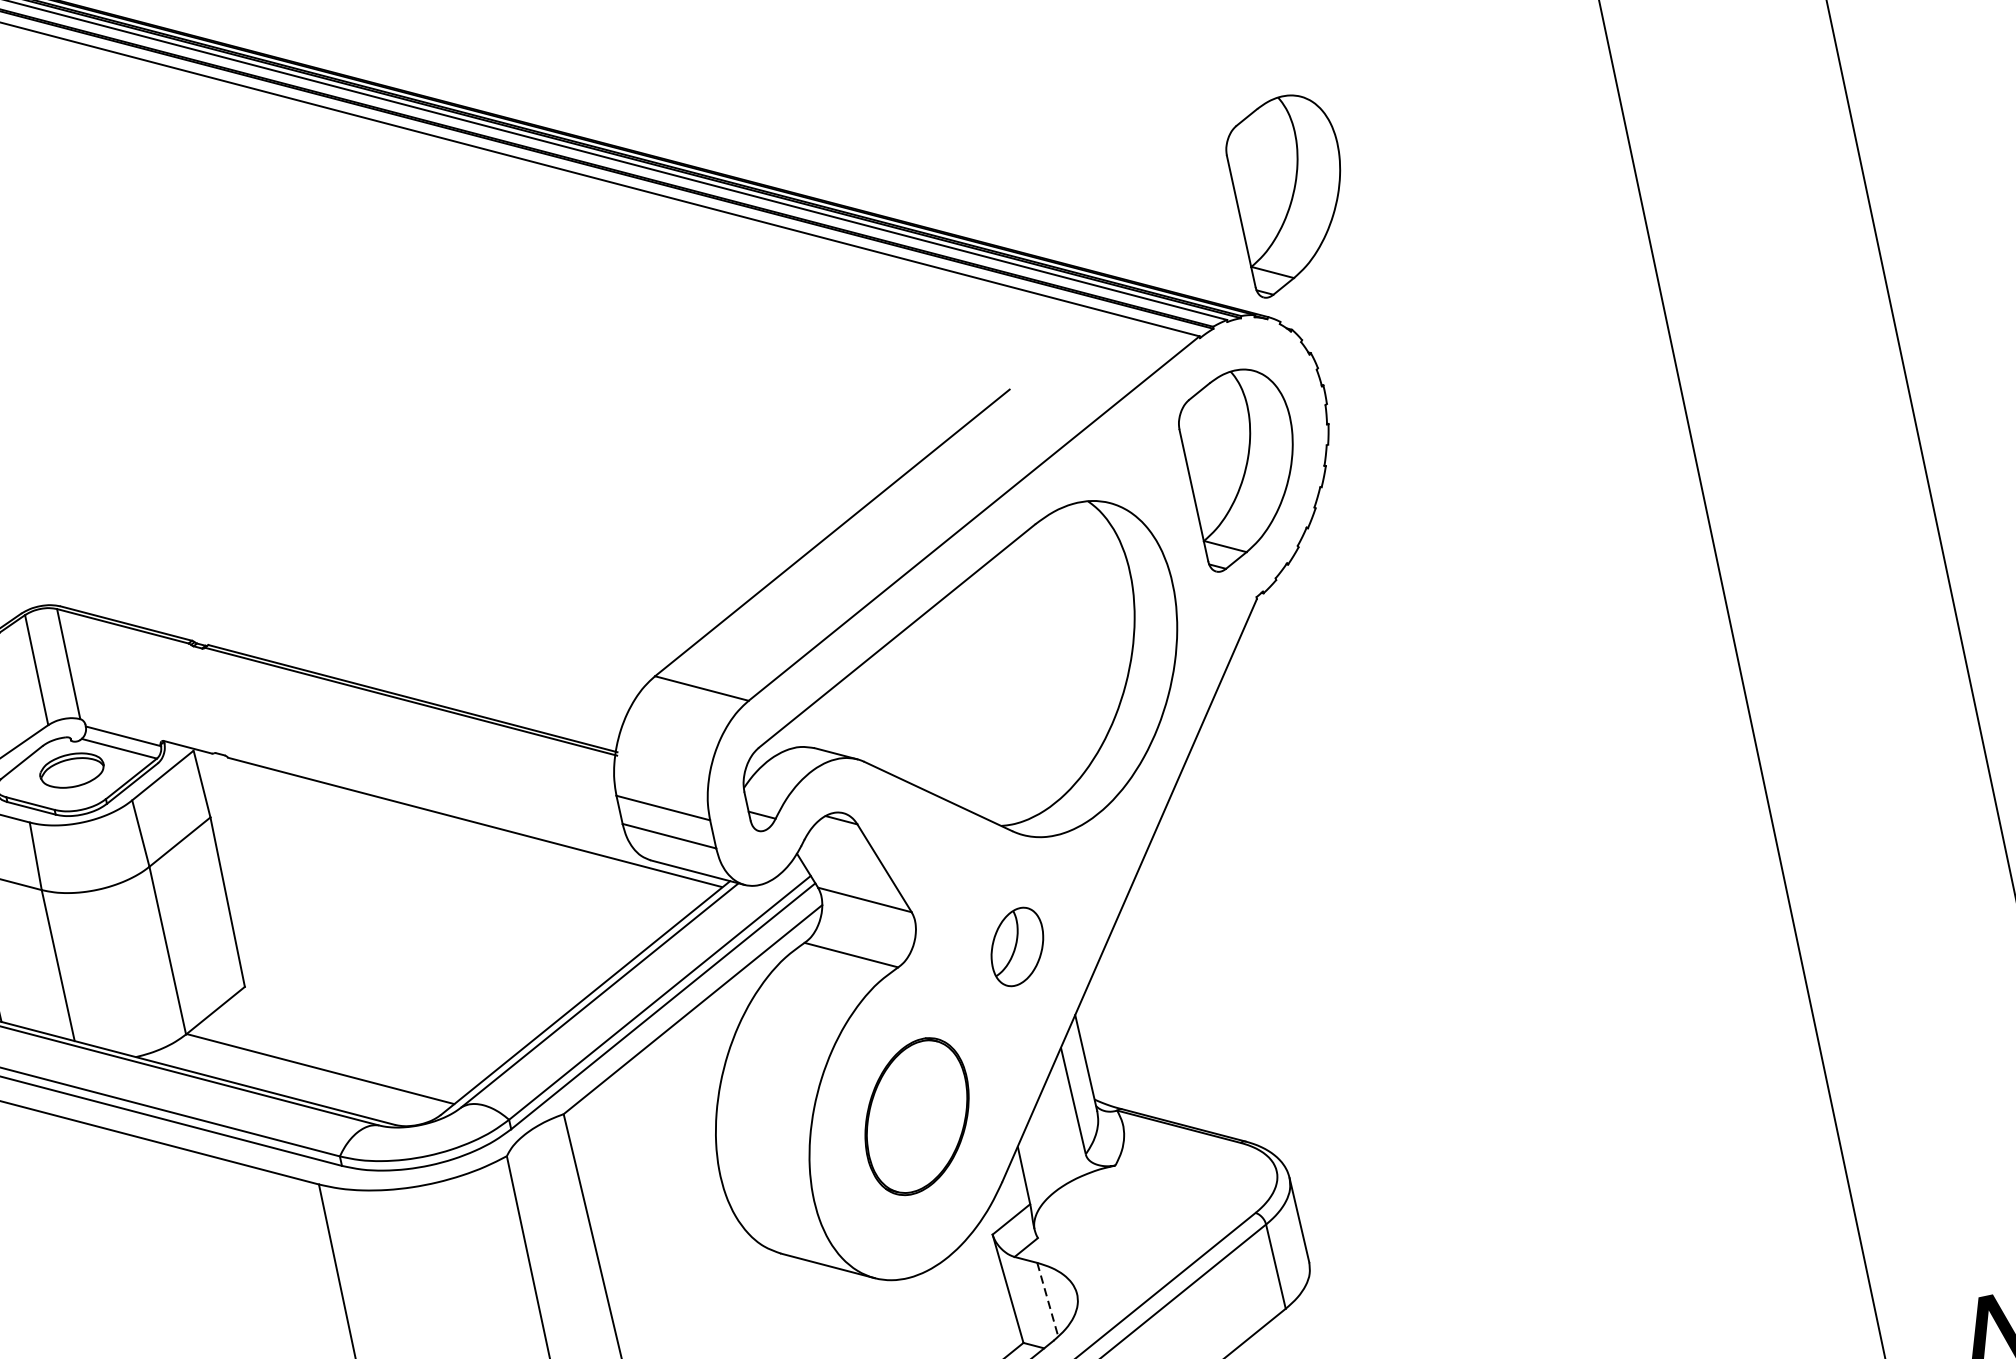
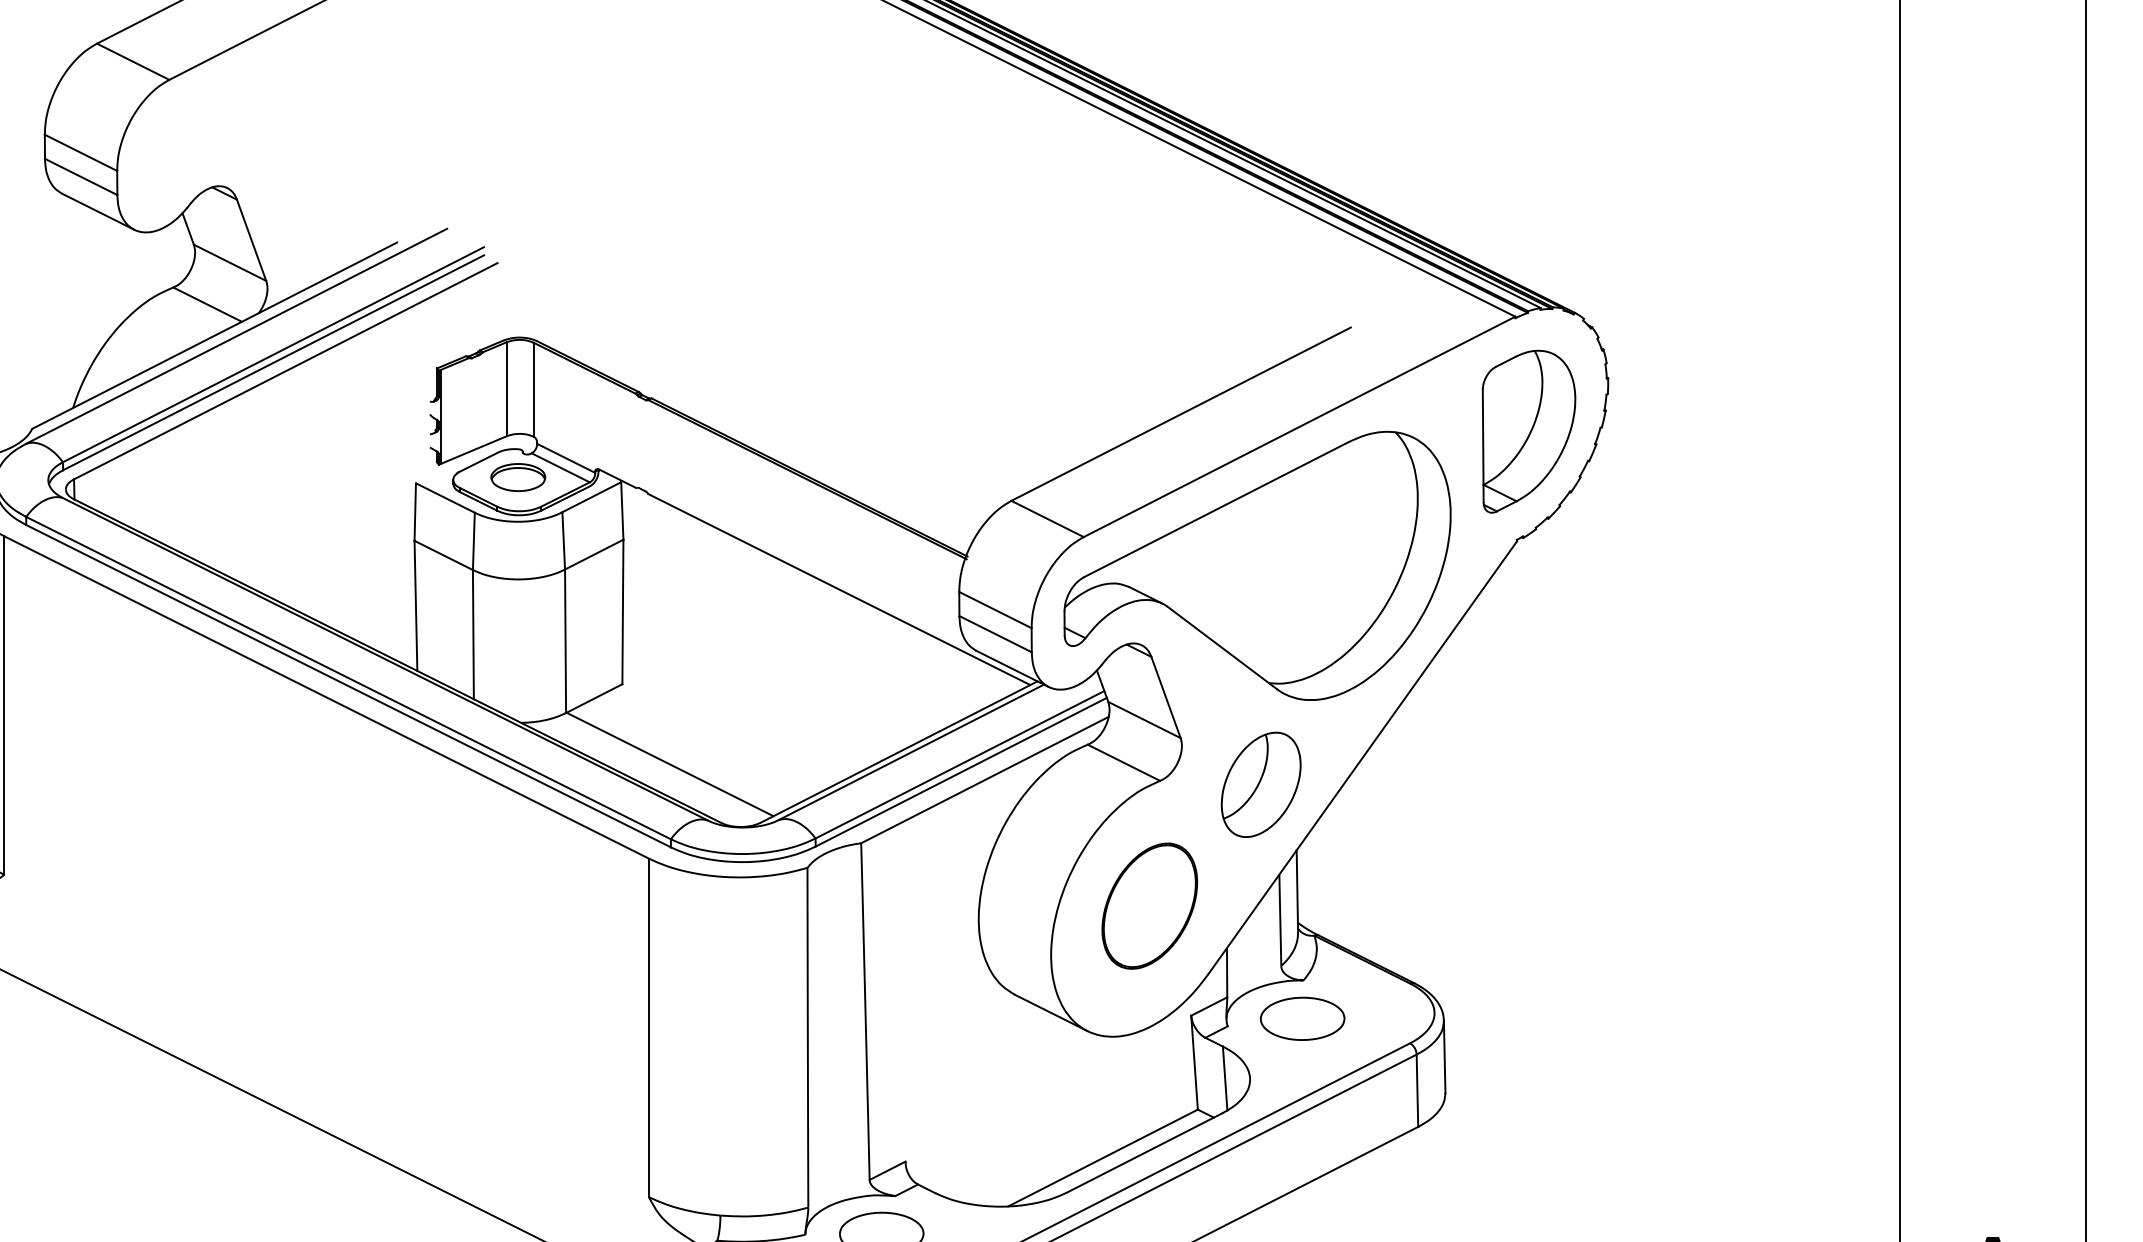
part: (1290, 193) -> (1614, 215), removed
part: (1016, 946) -> (1260, 784), size x1.67
part: (1123, 1210) -> (1302, 1018), added
line: (1048, 1300) -> (1225, 1079), dashed -> solid

